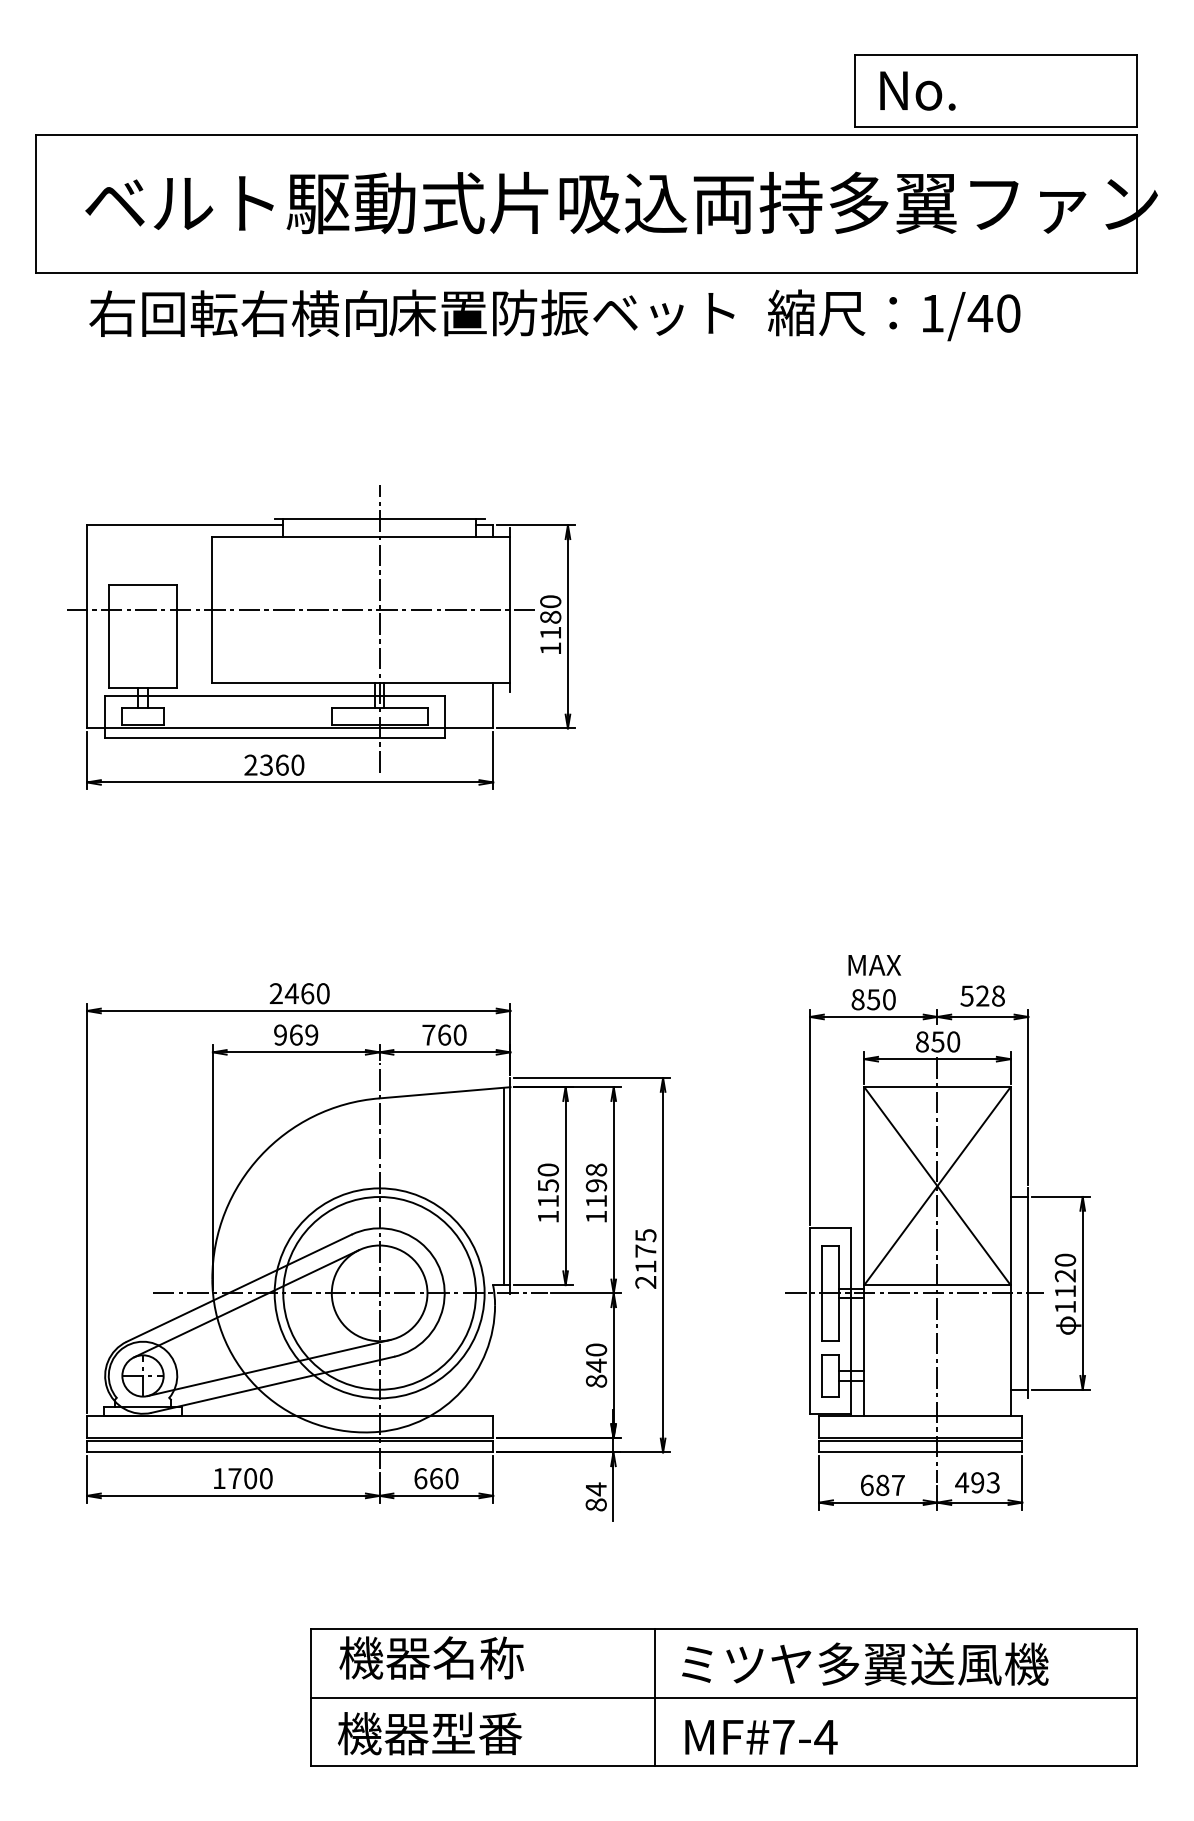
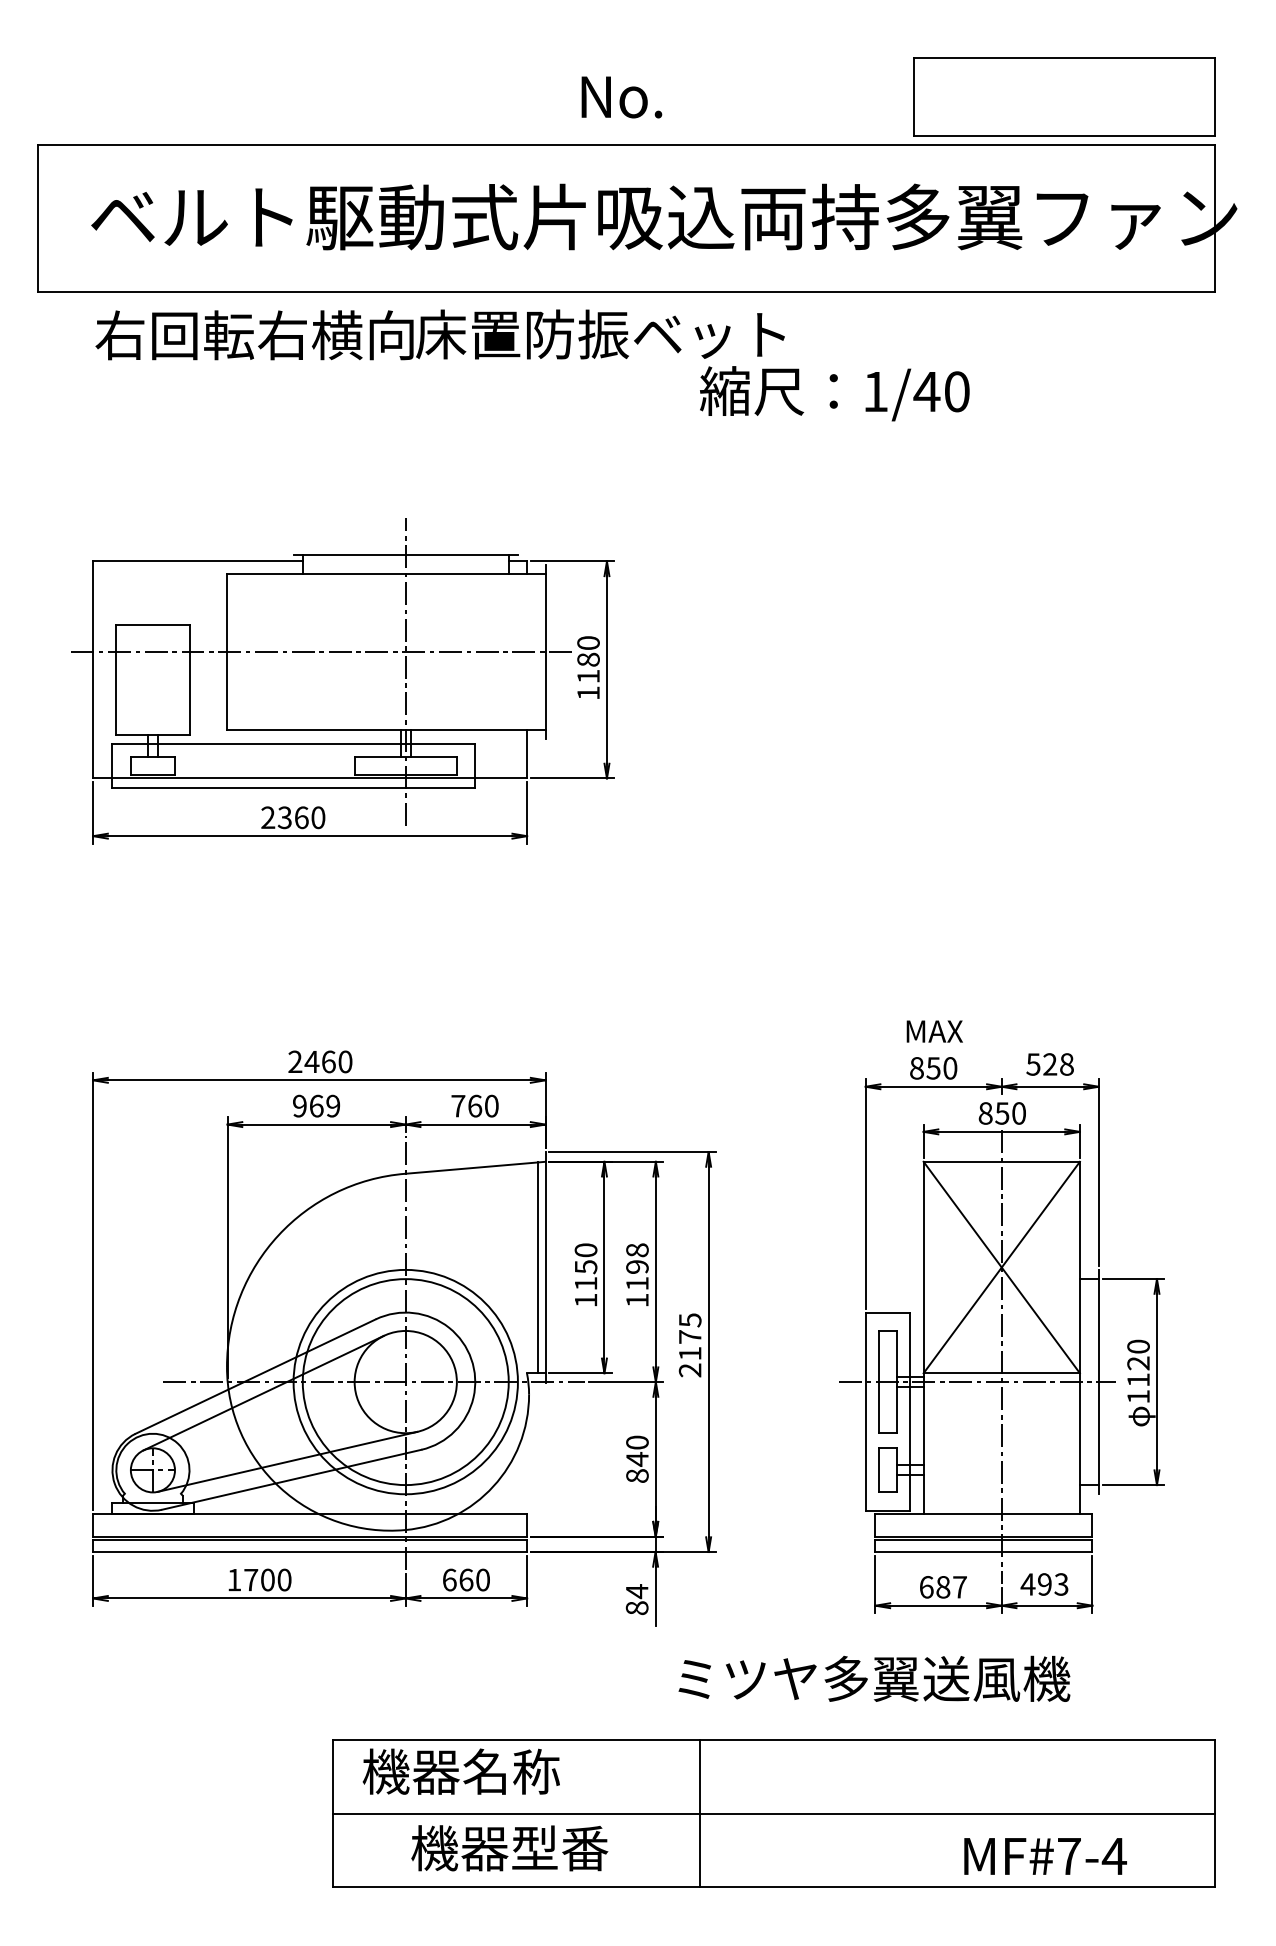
text: (917, 90) -> (621, 96), moved
text: (894, 315) -> (835, 393), moved
text: (865, 1663) -> (874, 1678), moved
text: (429, 1733) -> (509, 1848), moved
text: (761, 1737) -> (1045, 1856), moved

